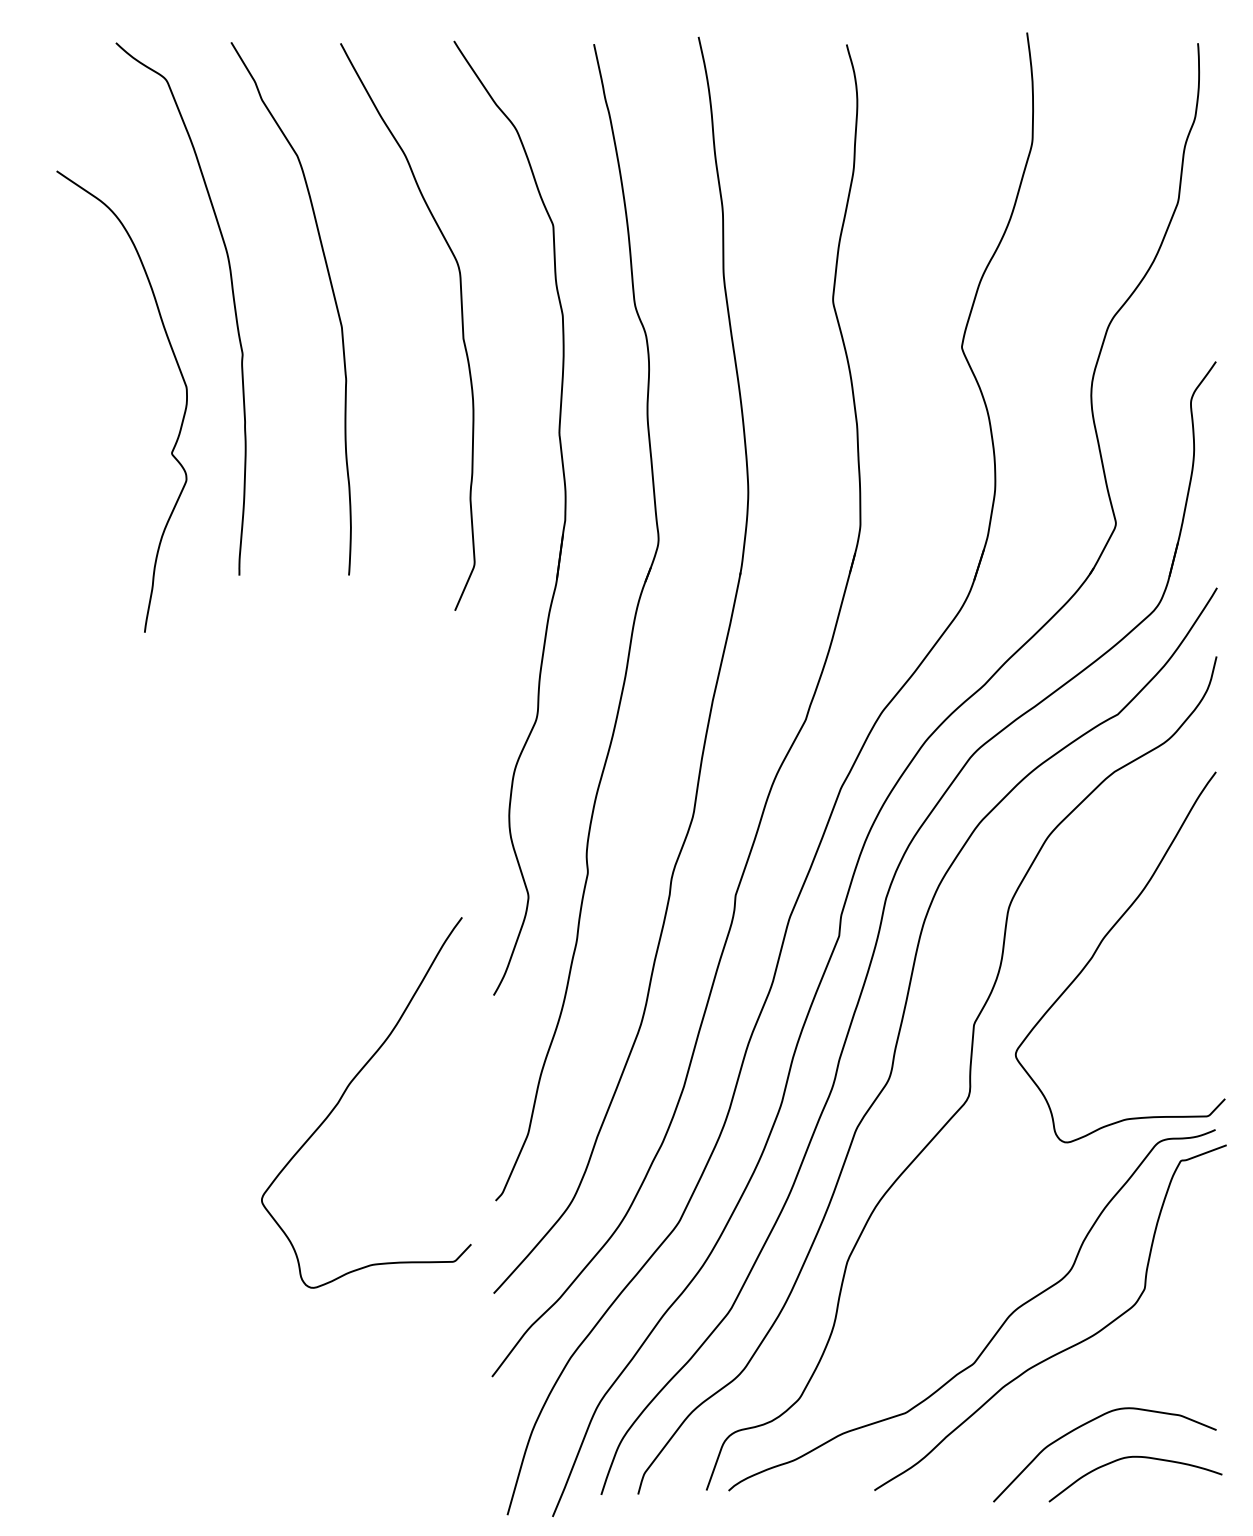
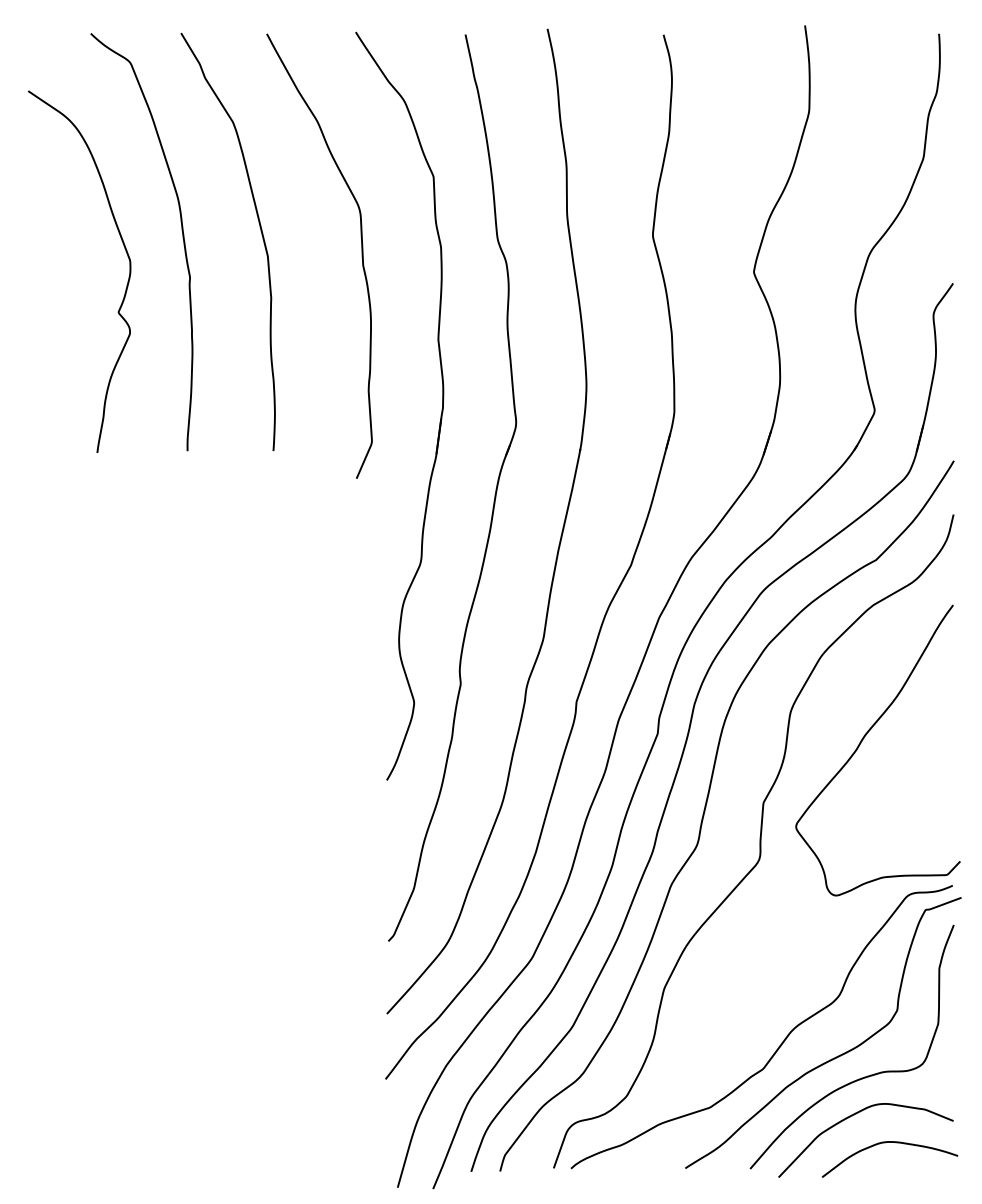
curve: (183, 414) -> (127, 281), moved
curve: (345, 1093) -> (270, 857), removed
curve: (1099, 1374) -> (861, 1077), added

